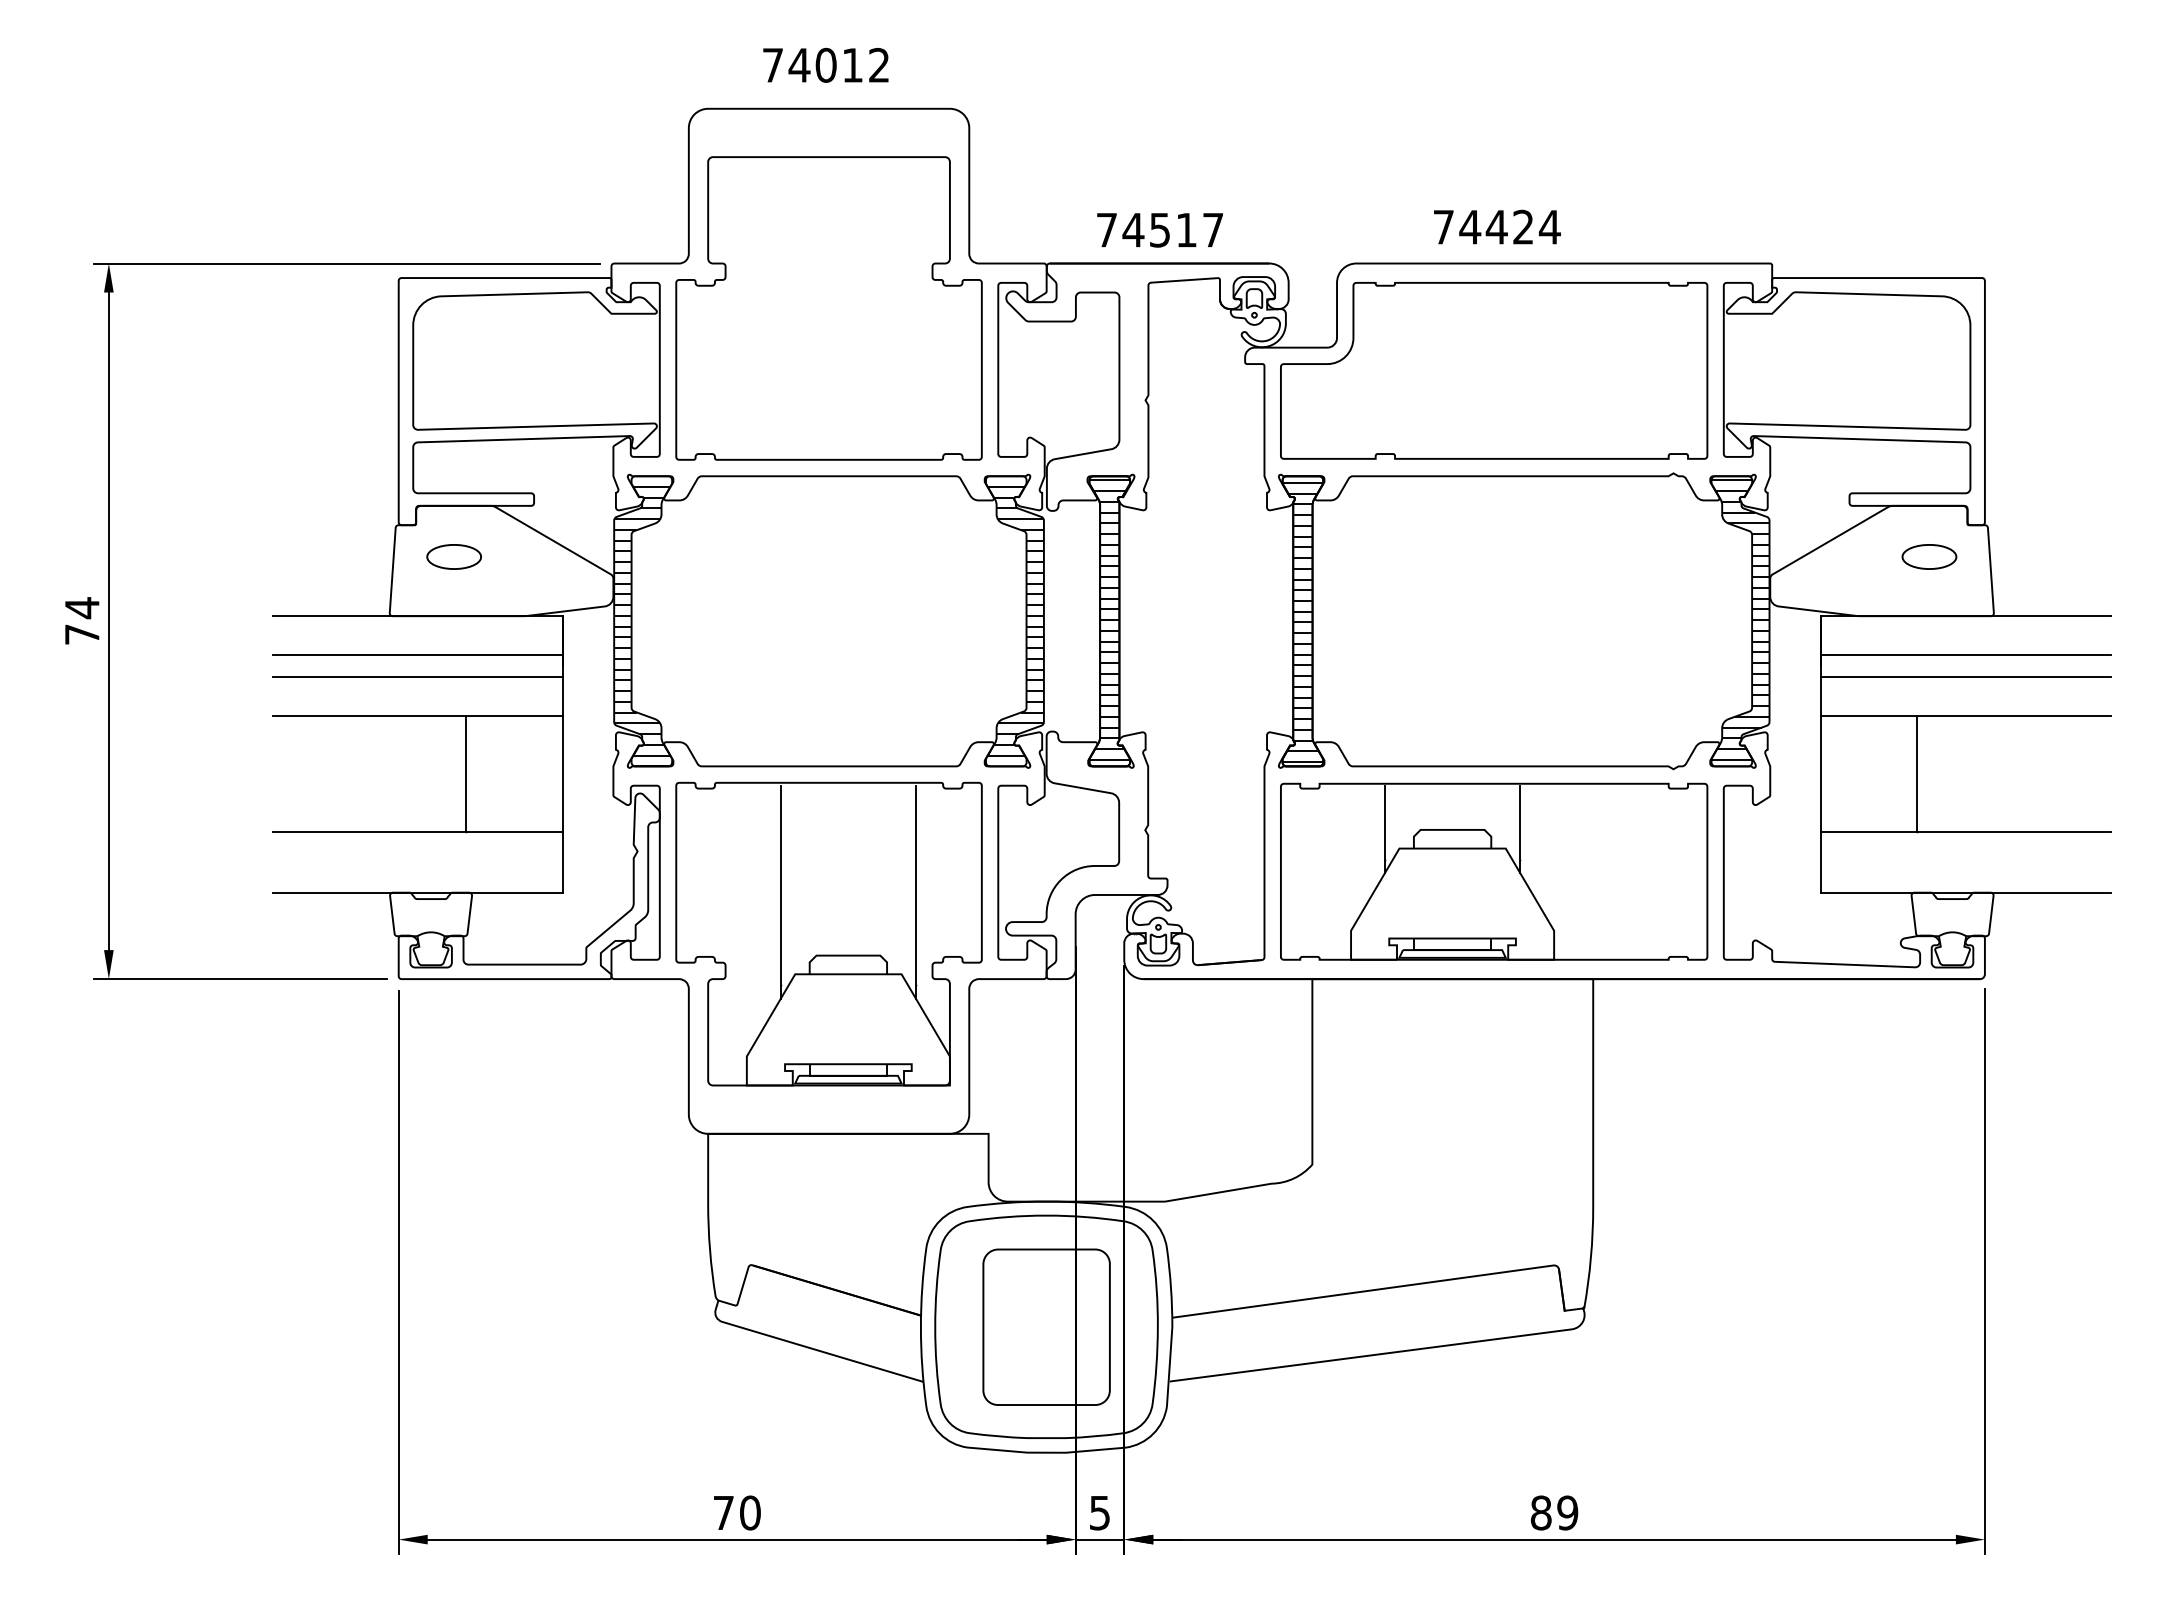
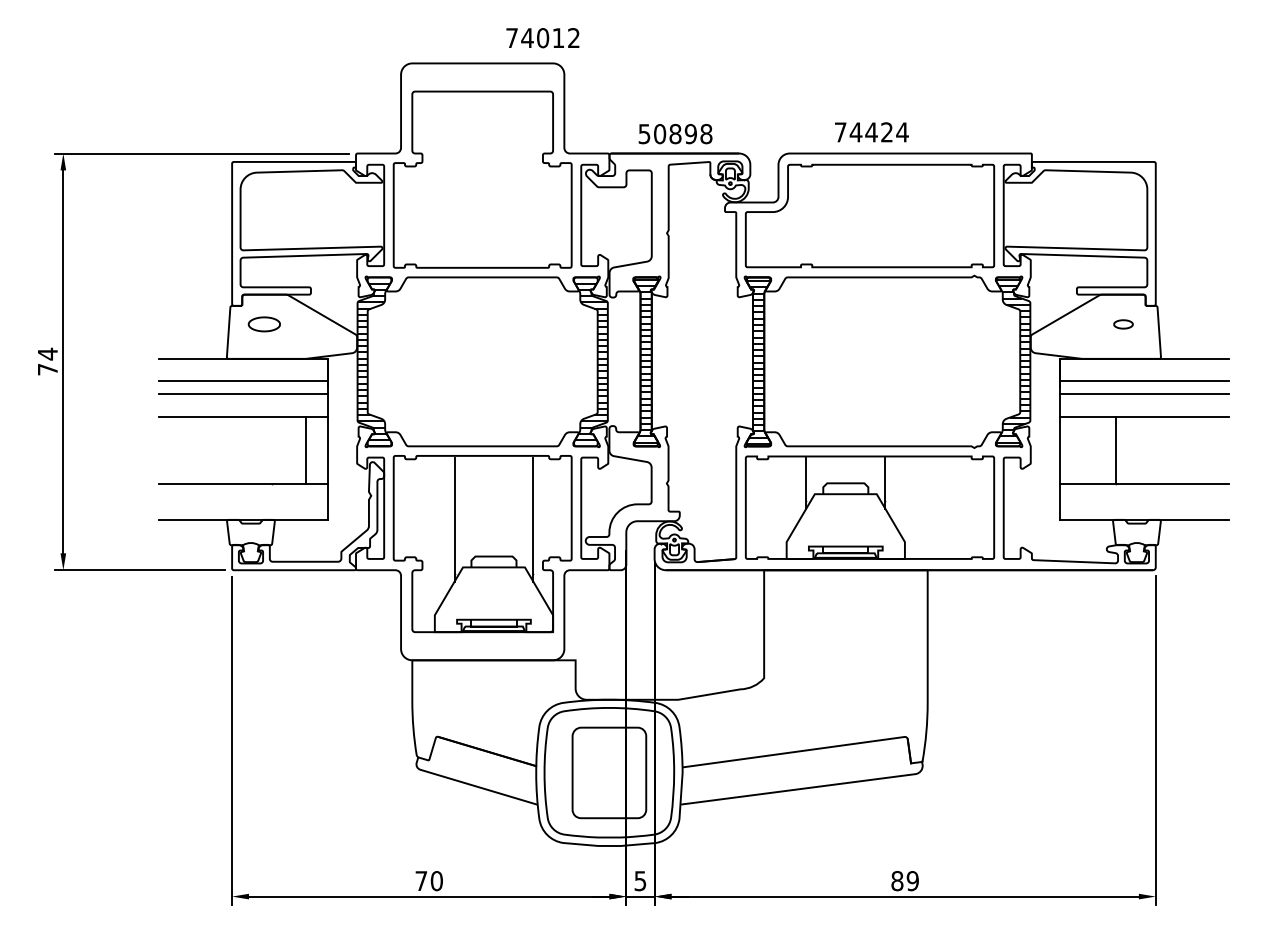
text: (825, 65) -> (542, 38), moved
text: (1160, 230) -> (675, 134), 74517 -> 50898
part: (1929, 557) -> (1123, 324), size x0.6
line: (466, 773) -> (305, 450), moved

